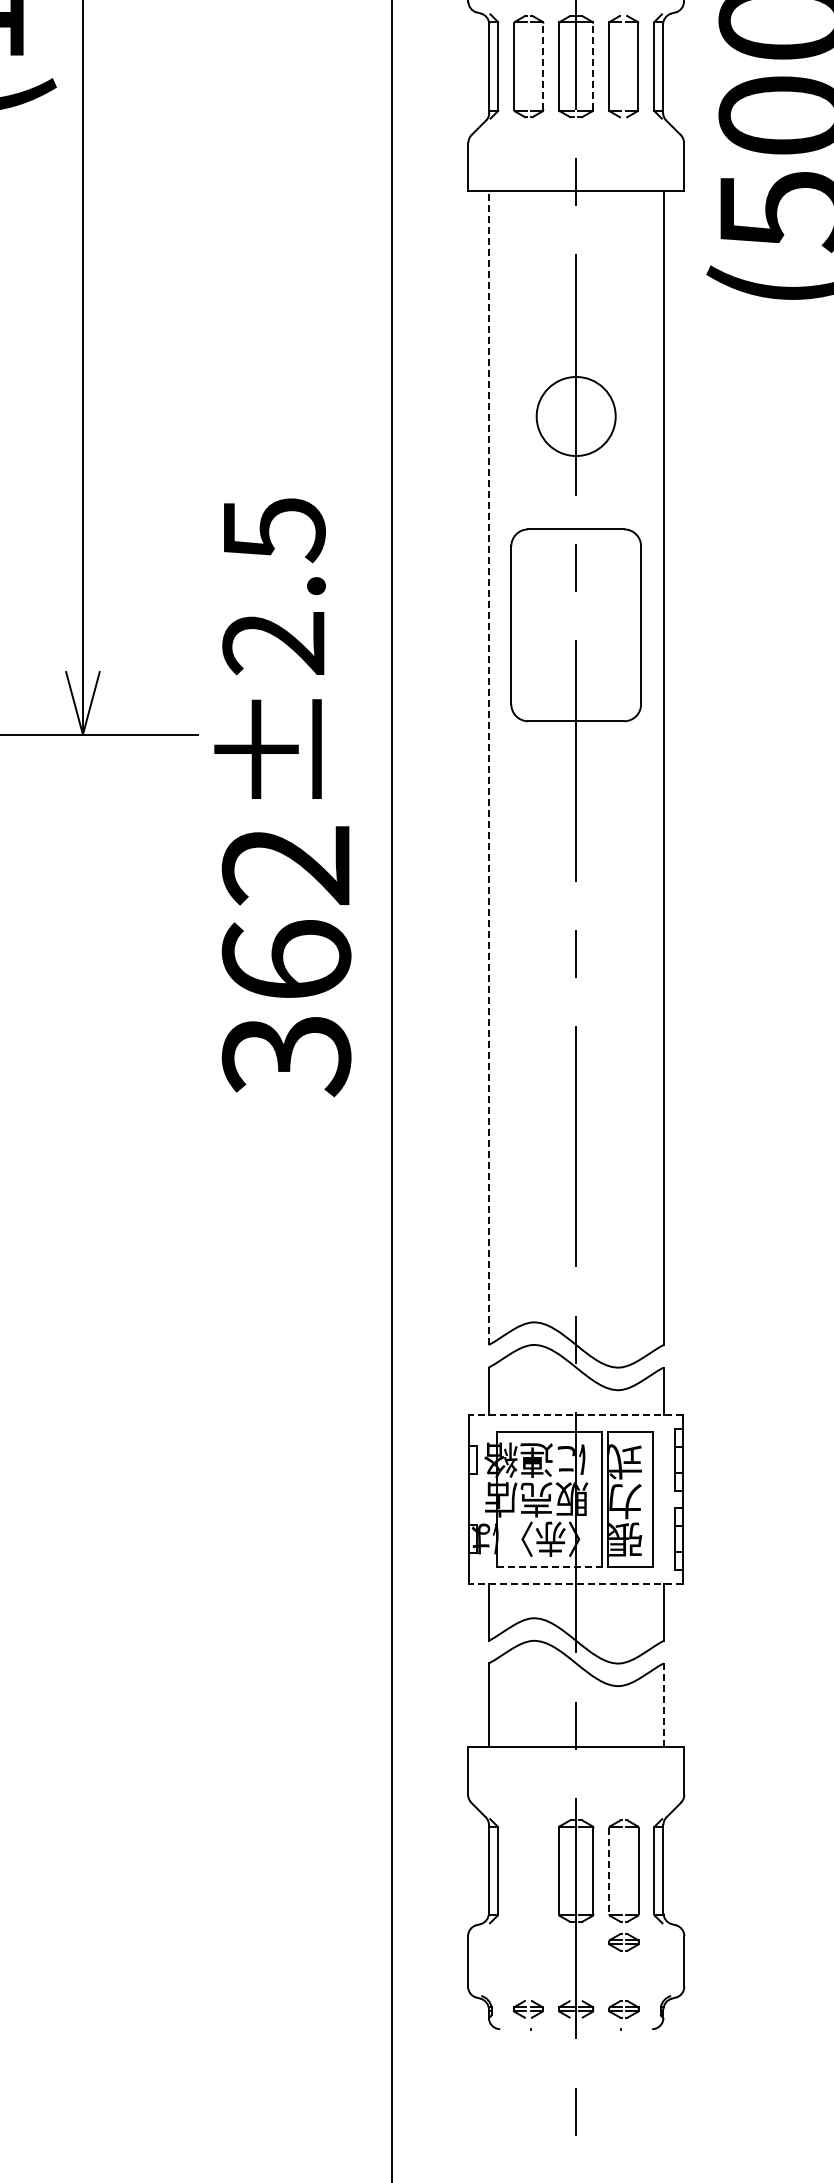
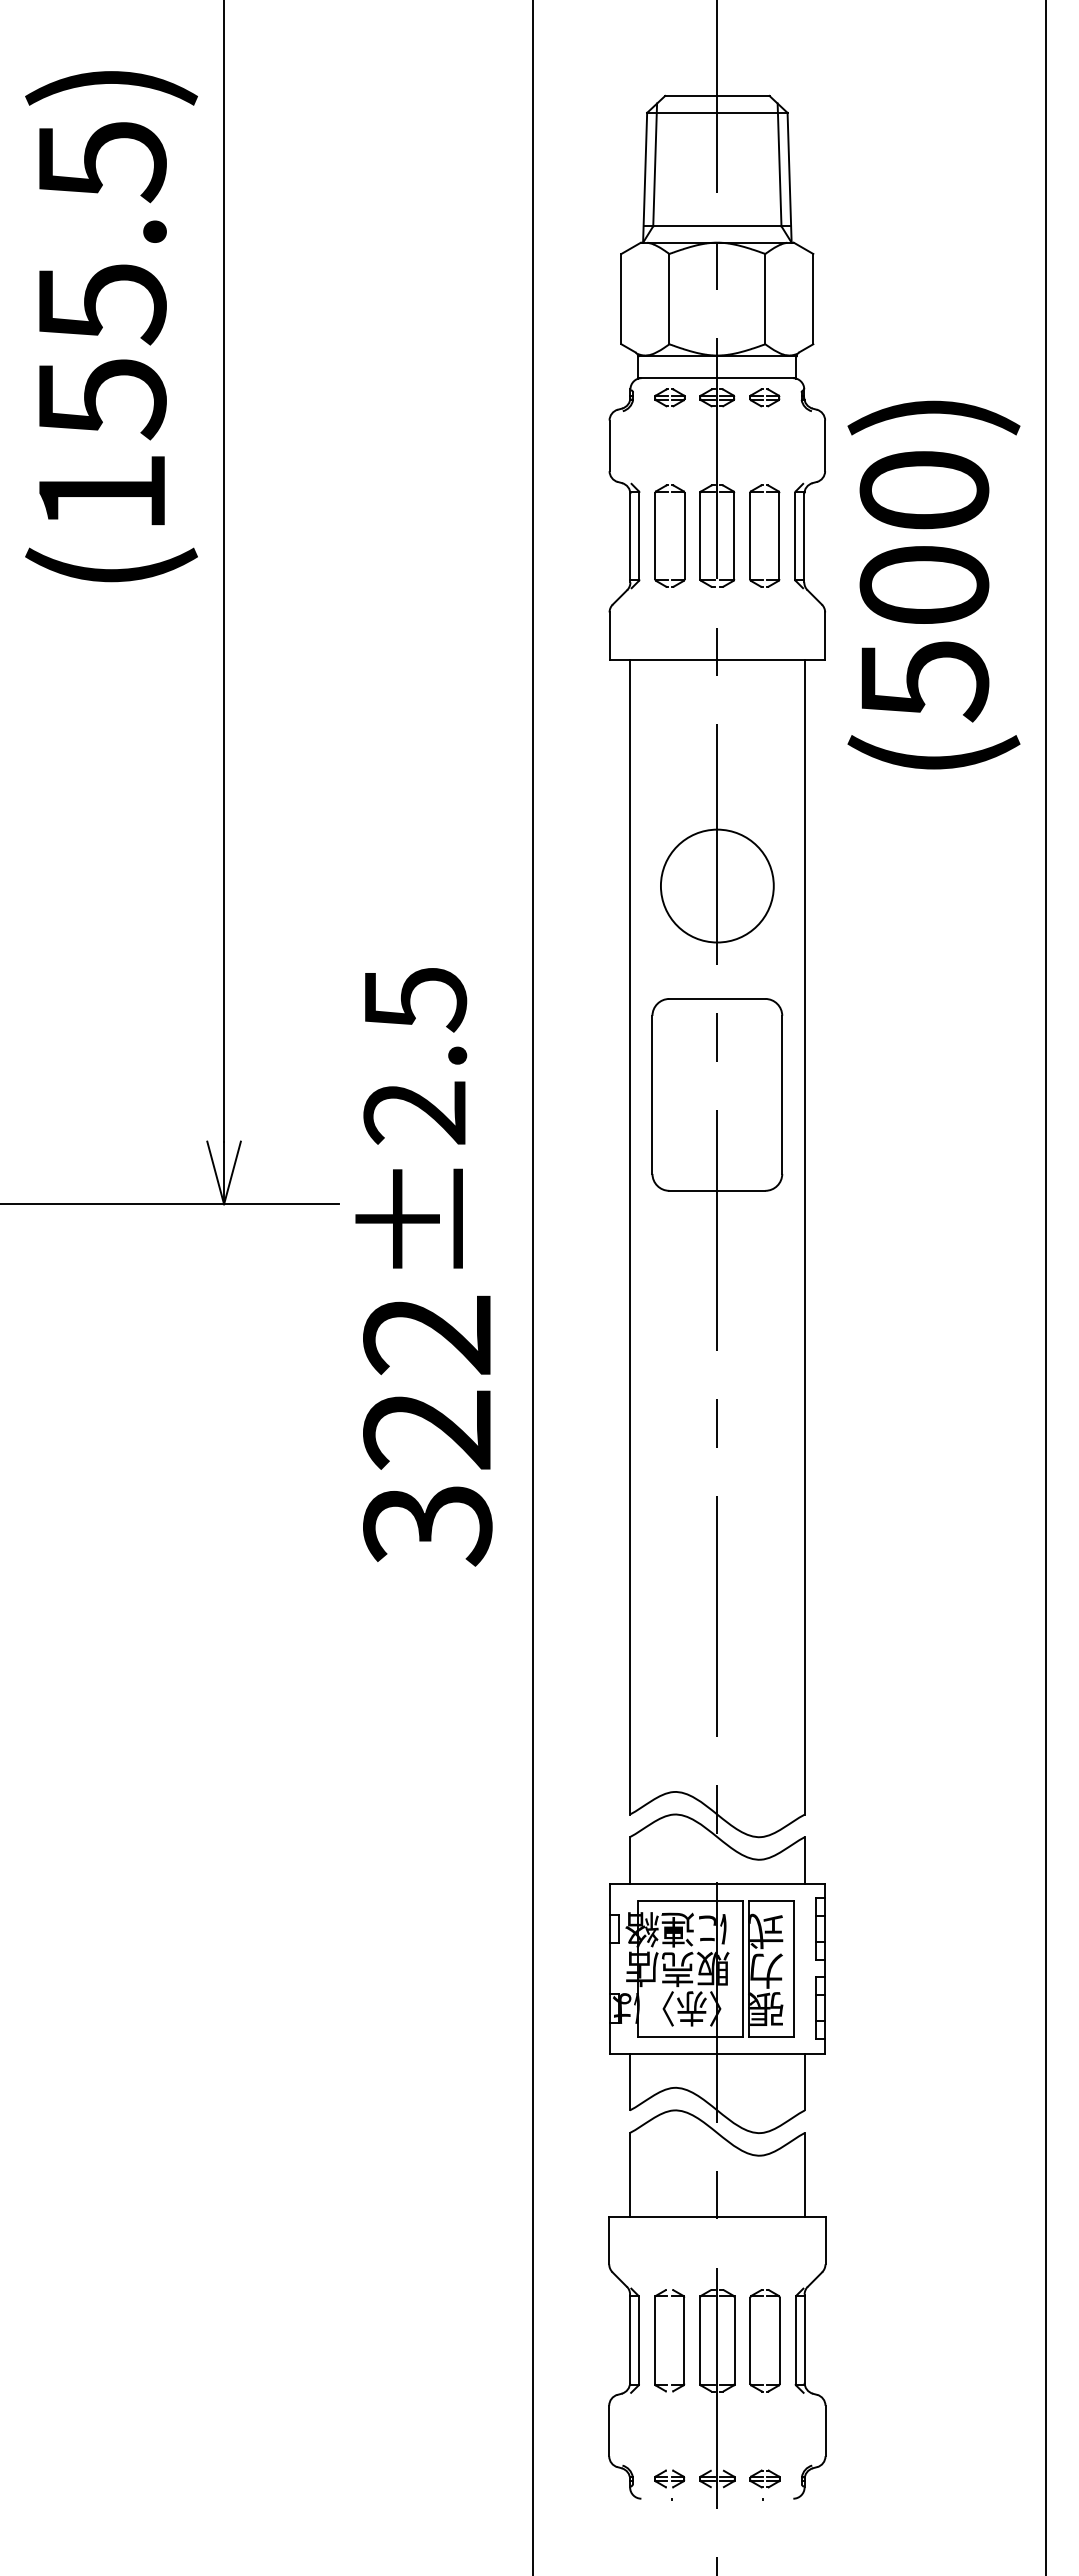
line: (543, 65) -> (684, 535), dashed -> solid
line: (593, 65) -> (734, 535), dashed -> solid
circle: (575, 415) -> (716, 885), size x1.43
line: (488, 766) -> (629, 1236), dashed -> solid
text: (286, 959) -> (427, 1429), 362 -> 322
line: (575, 1414) -> (716, 1884), dashed -> solid
line: (550, 1566) -> (691, 2036), dashed -> solid
line: (575, 1583) -> (716, 2053), dashed -> solid
line: (663, 1704) -> (804, 2174), dashed -> solid
part: (514, 1870) -> (655, 2340), added
line: (609, 1871) -> (750, 2341), dashed -> solid
part: (623, 1941) -> (764, 2411), removed

